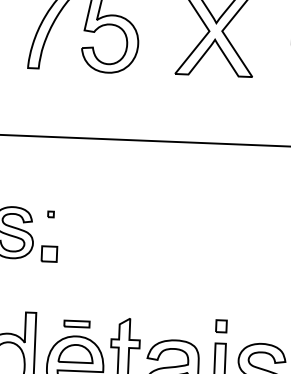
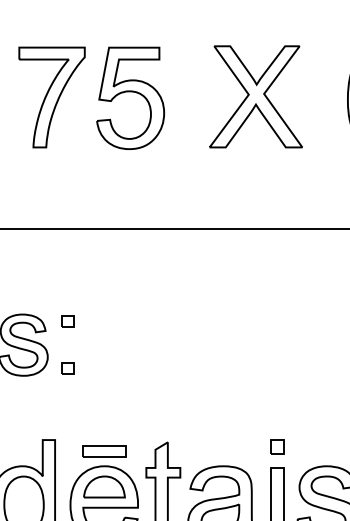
part: (50, 214) -> (67, 321), size x1.67
part: (49, 253) -> (67, 368), size x0.62
part: (77, 324) -> (104, 451), size x1.43

